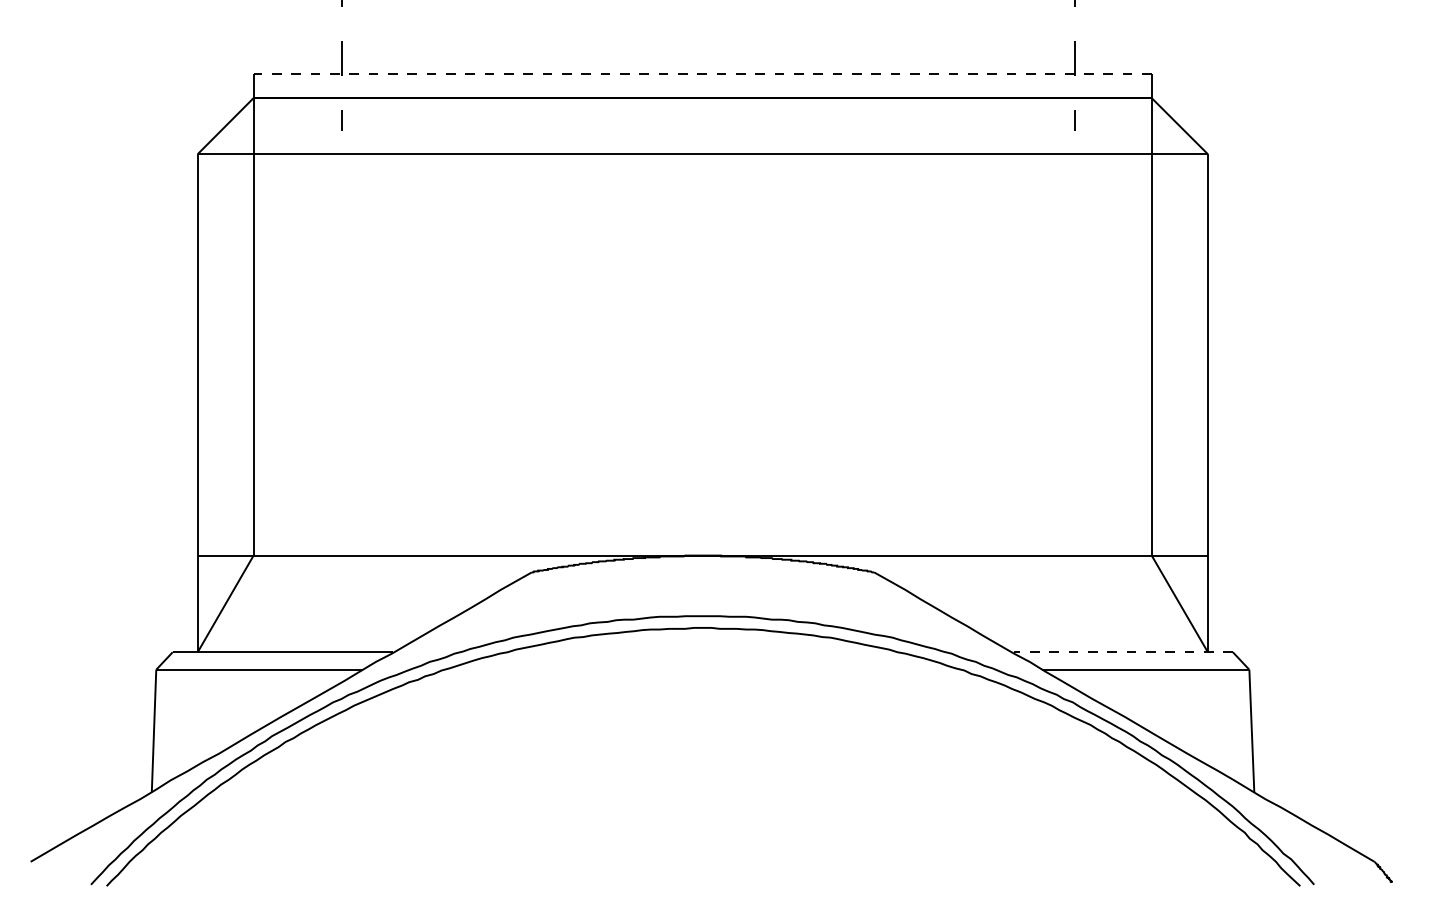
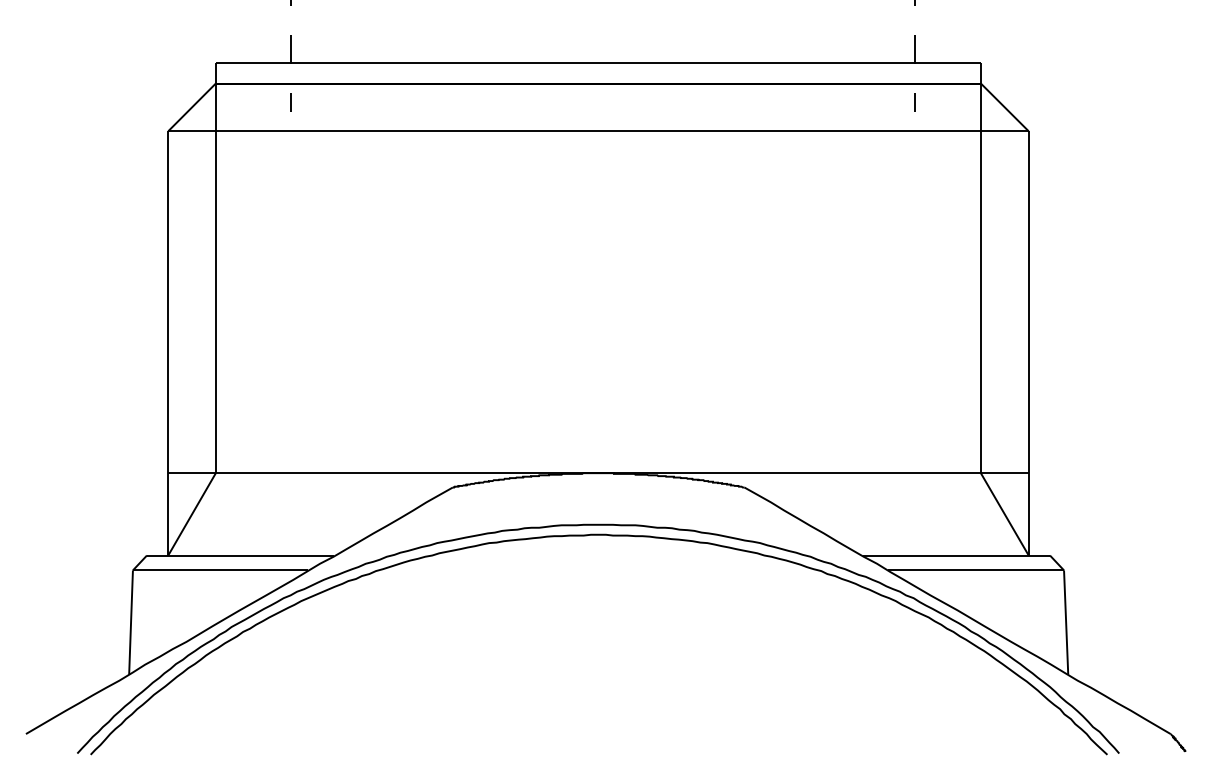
line: (701, 73) -> (597, 62), dashed -> solid
line: (1123, 652) -> (956, 555), dashed -> solid

